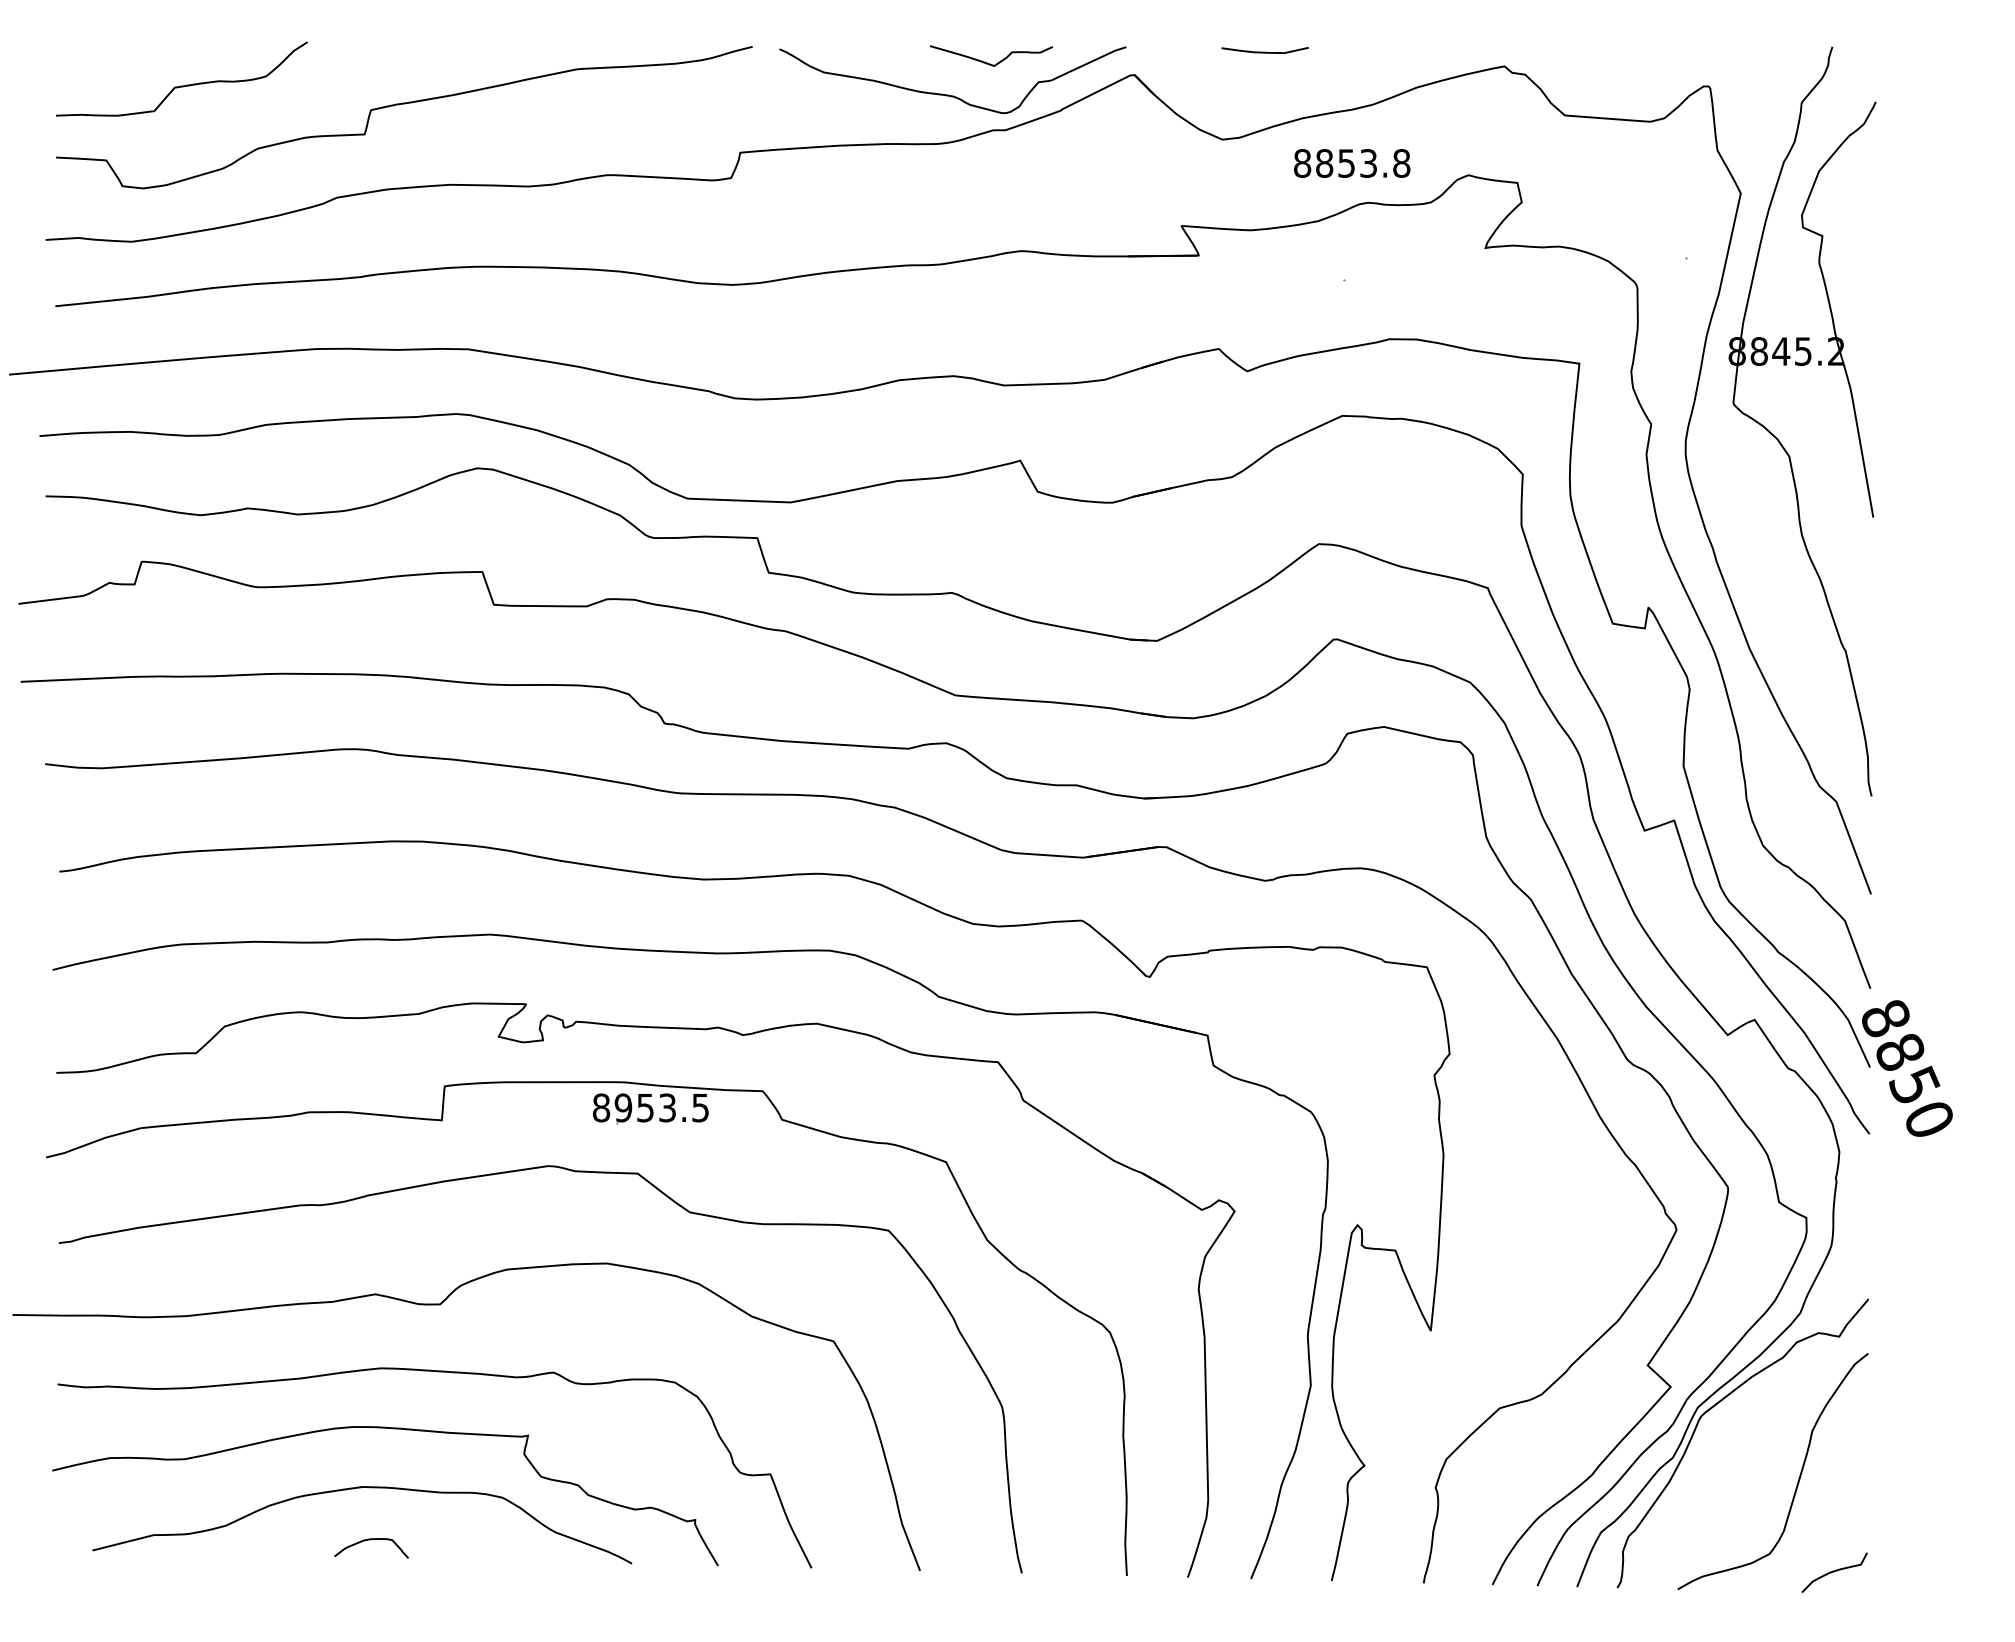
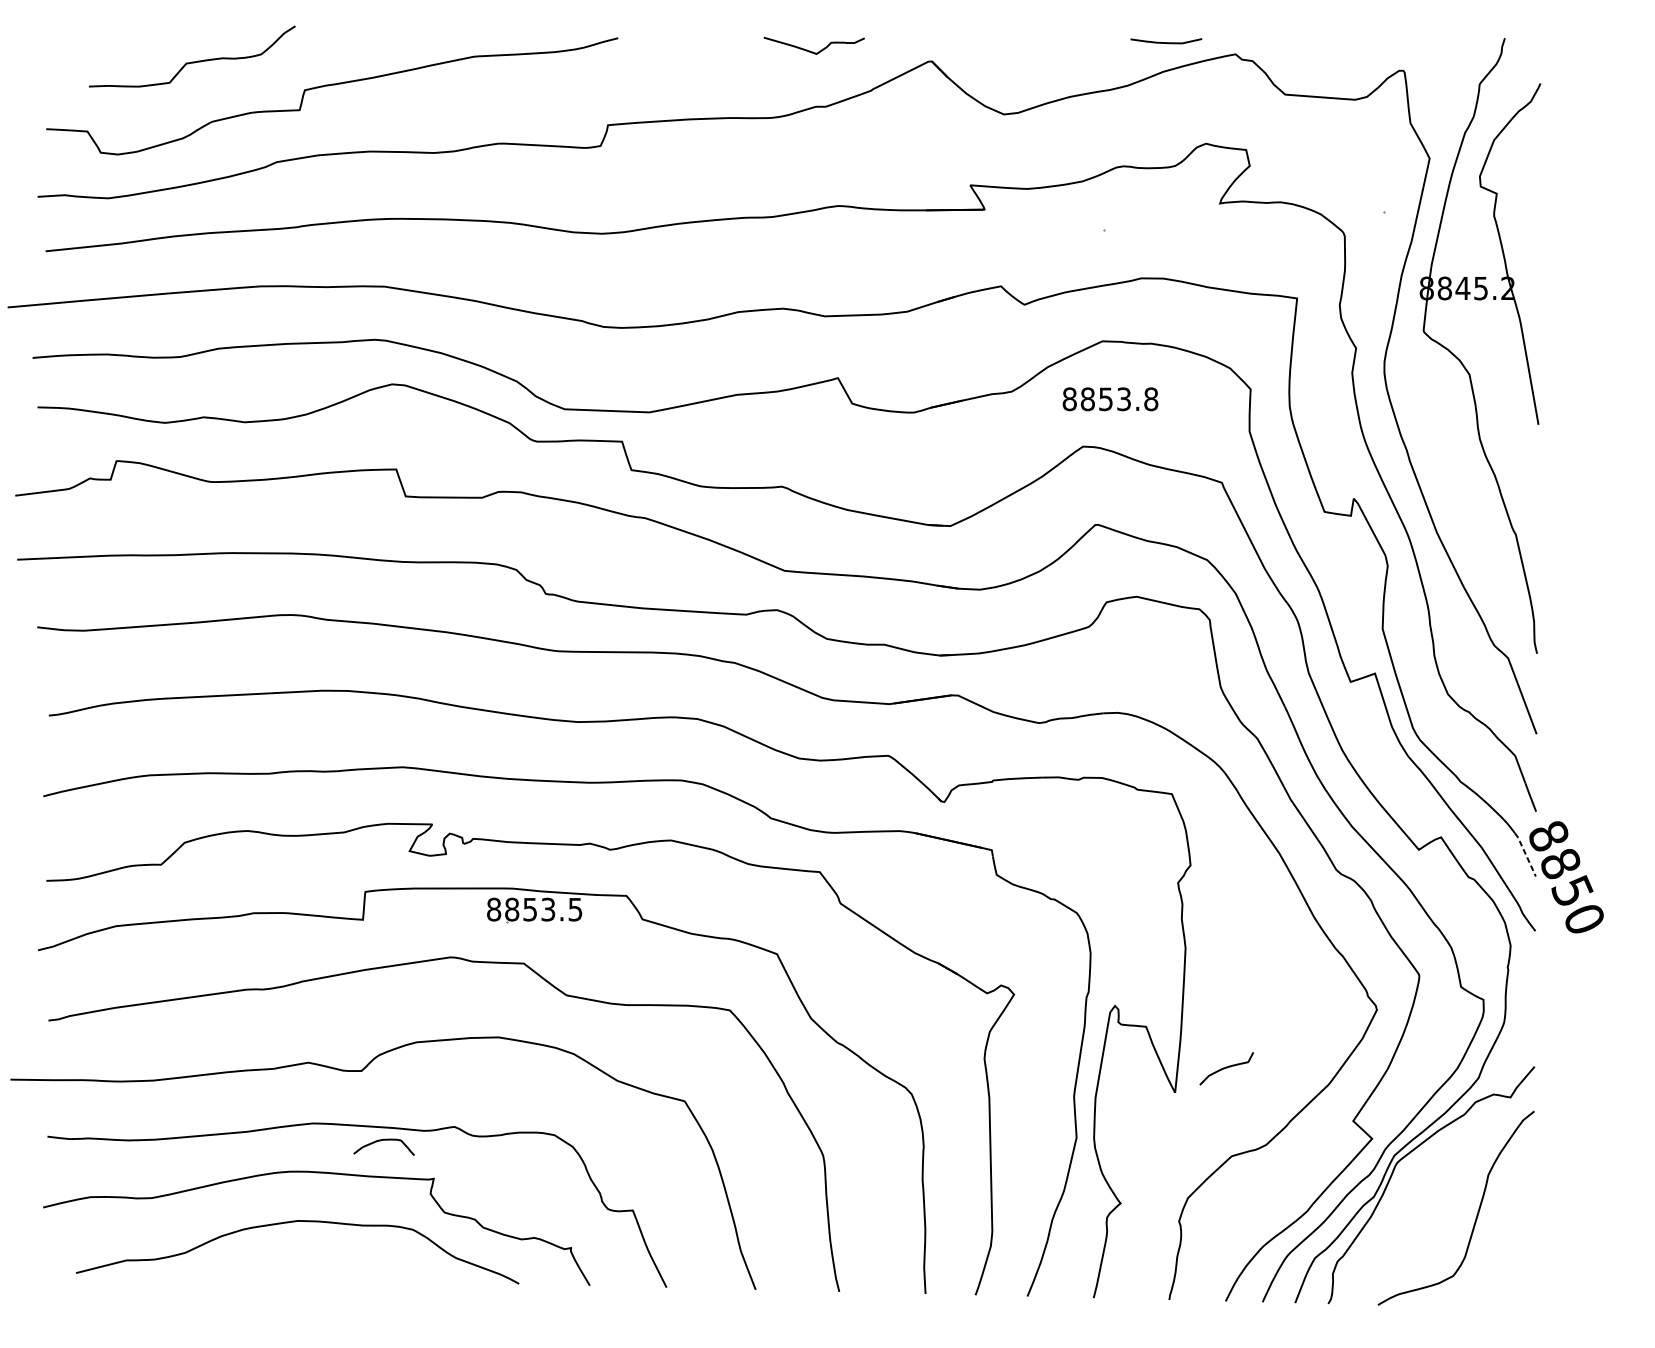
curve: (1264, 51) -> (1165, 42), moved
curve: (181, 85) -> (191, 61), moved
curve: (948, 94) -> (779, 77), removed
text: (1352, 163) -> (1110, 399), moved
line: (1858, 1041) -> (1526, 855), solid -> dashed
text: (623, 1107) -> (512, 909), 8953.5 -> 8853.5
curve: (371, 1540) -> (384, 1140), moved
curve: (1834, 1572) -> (1226, 1068), moved

